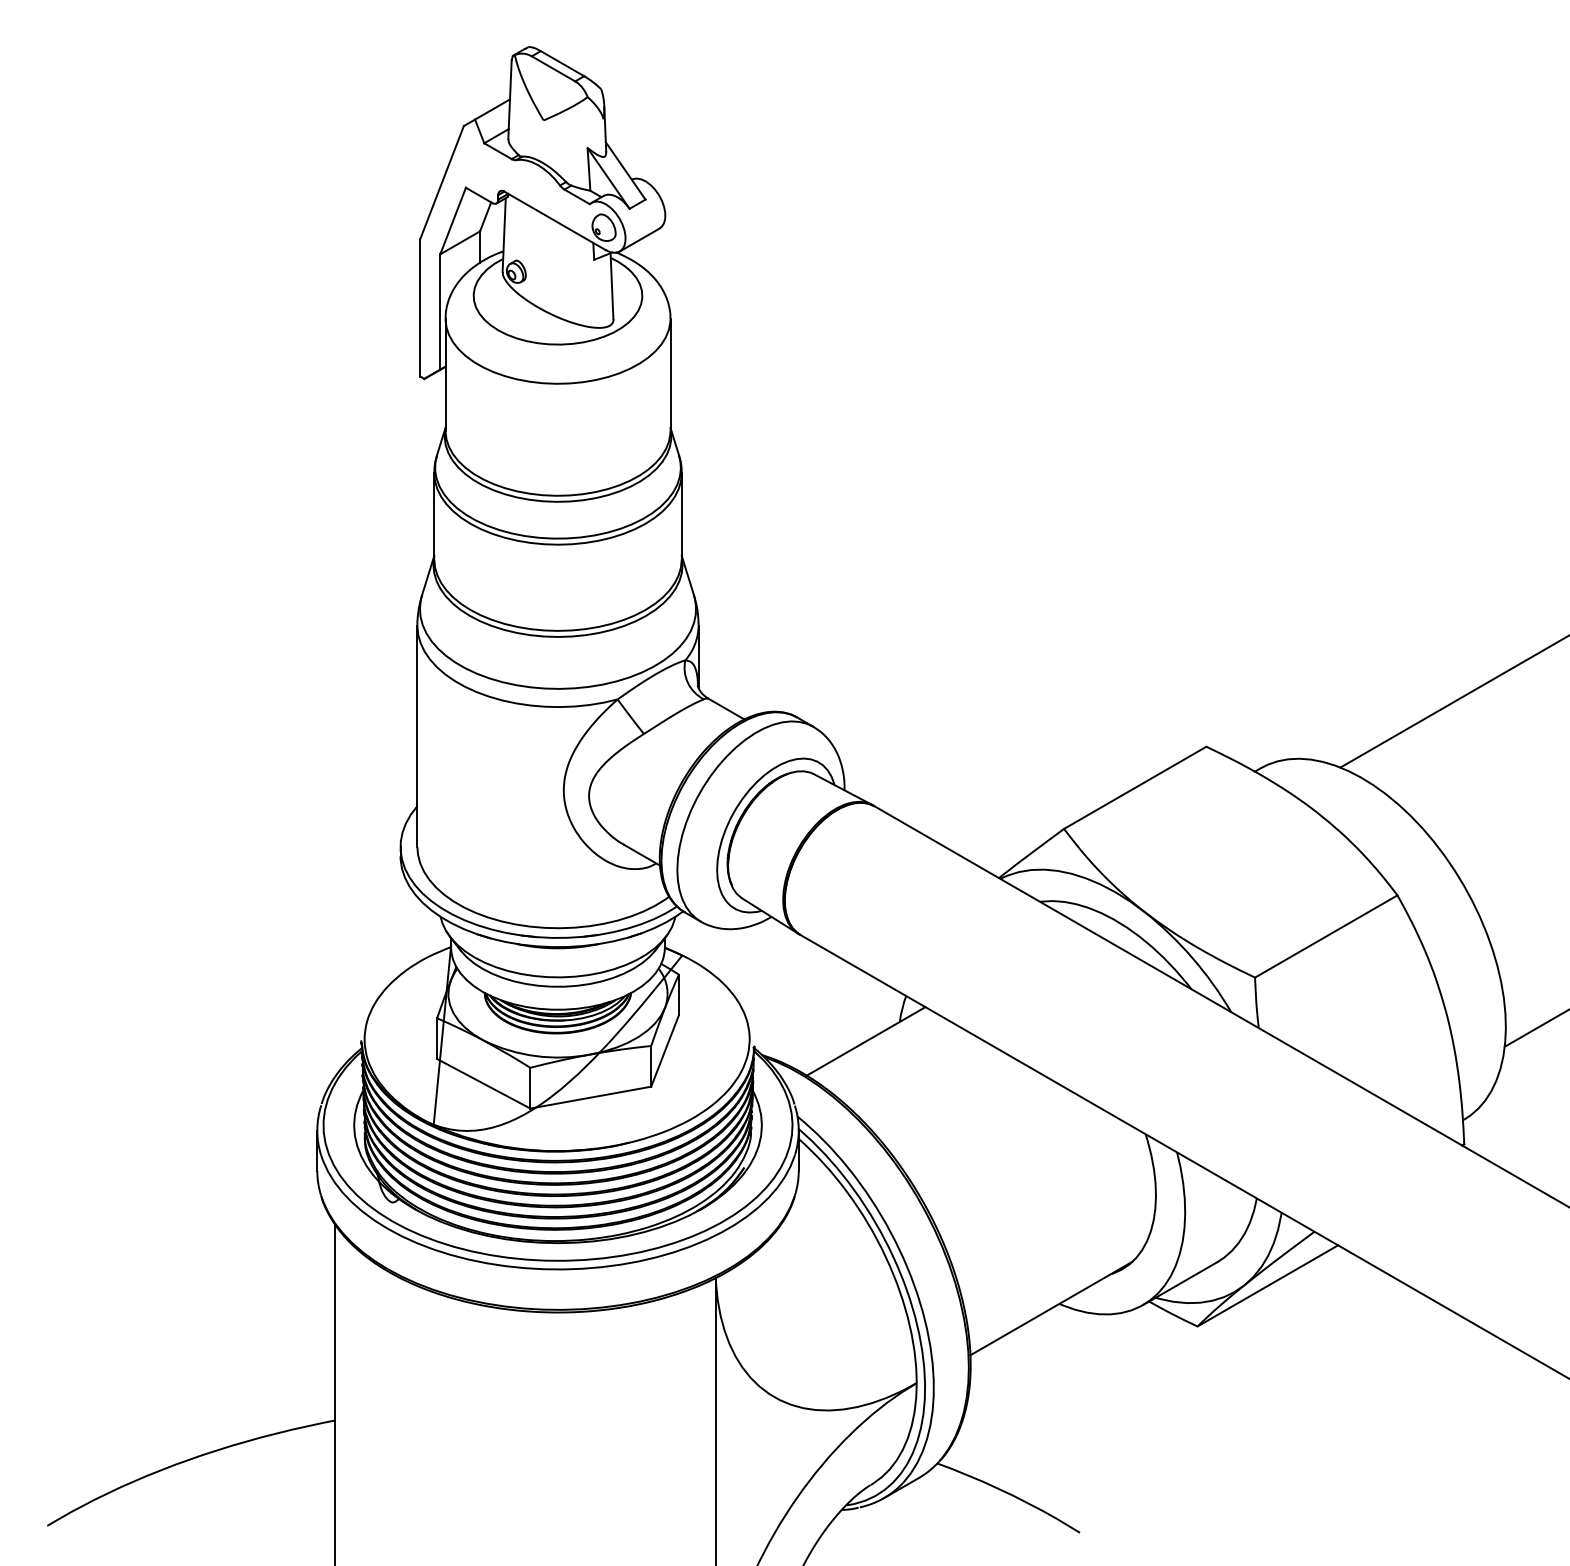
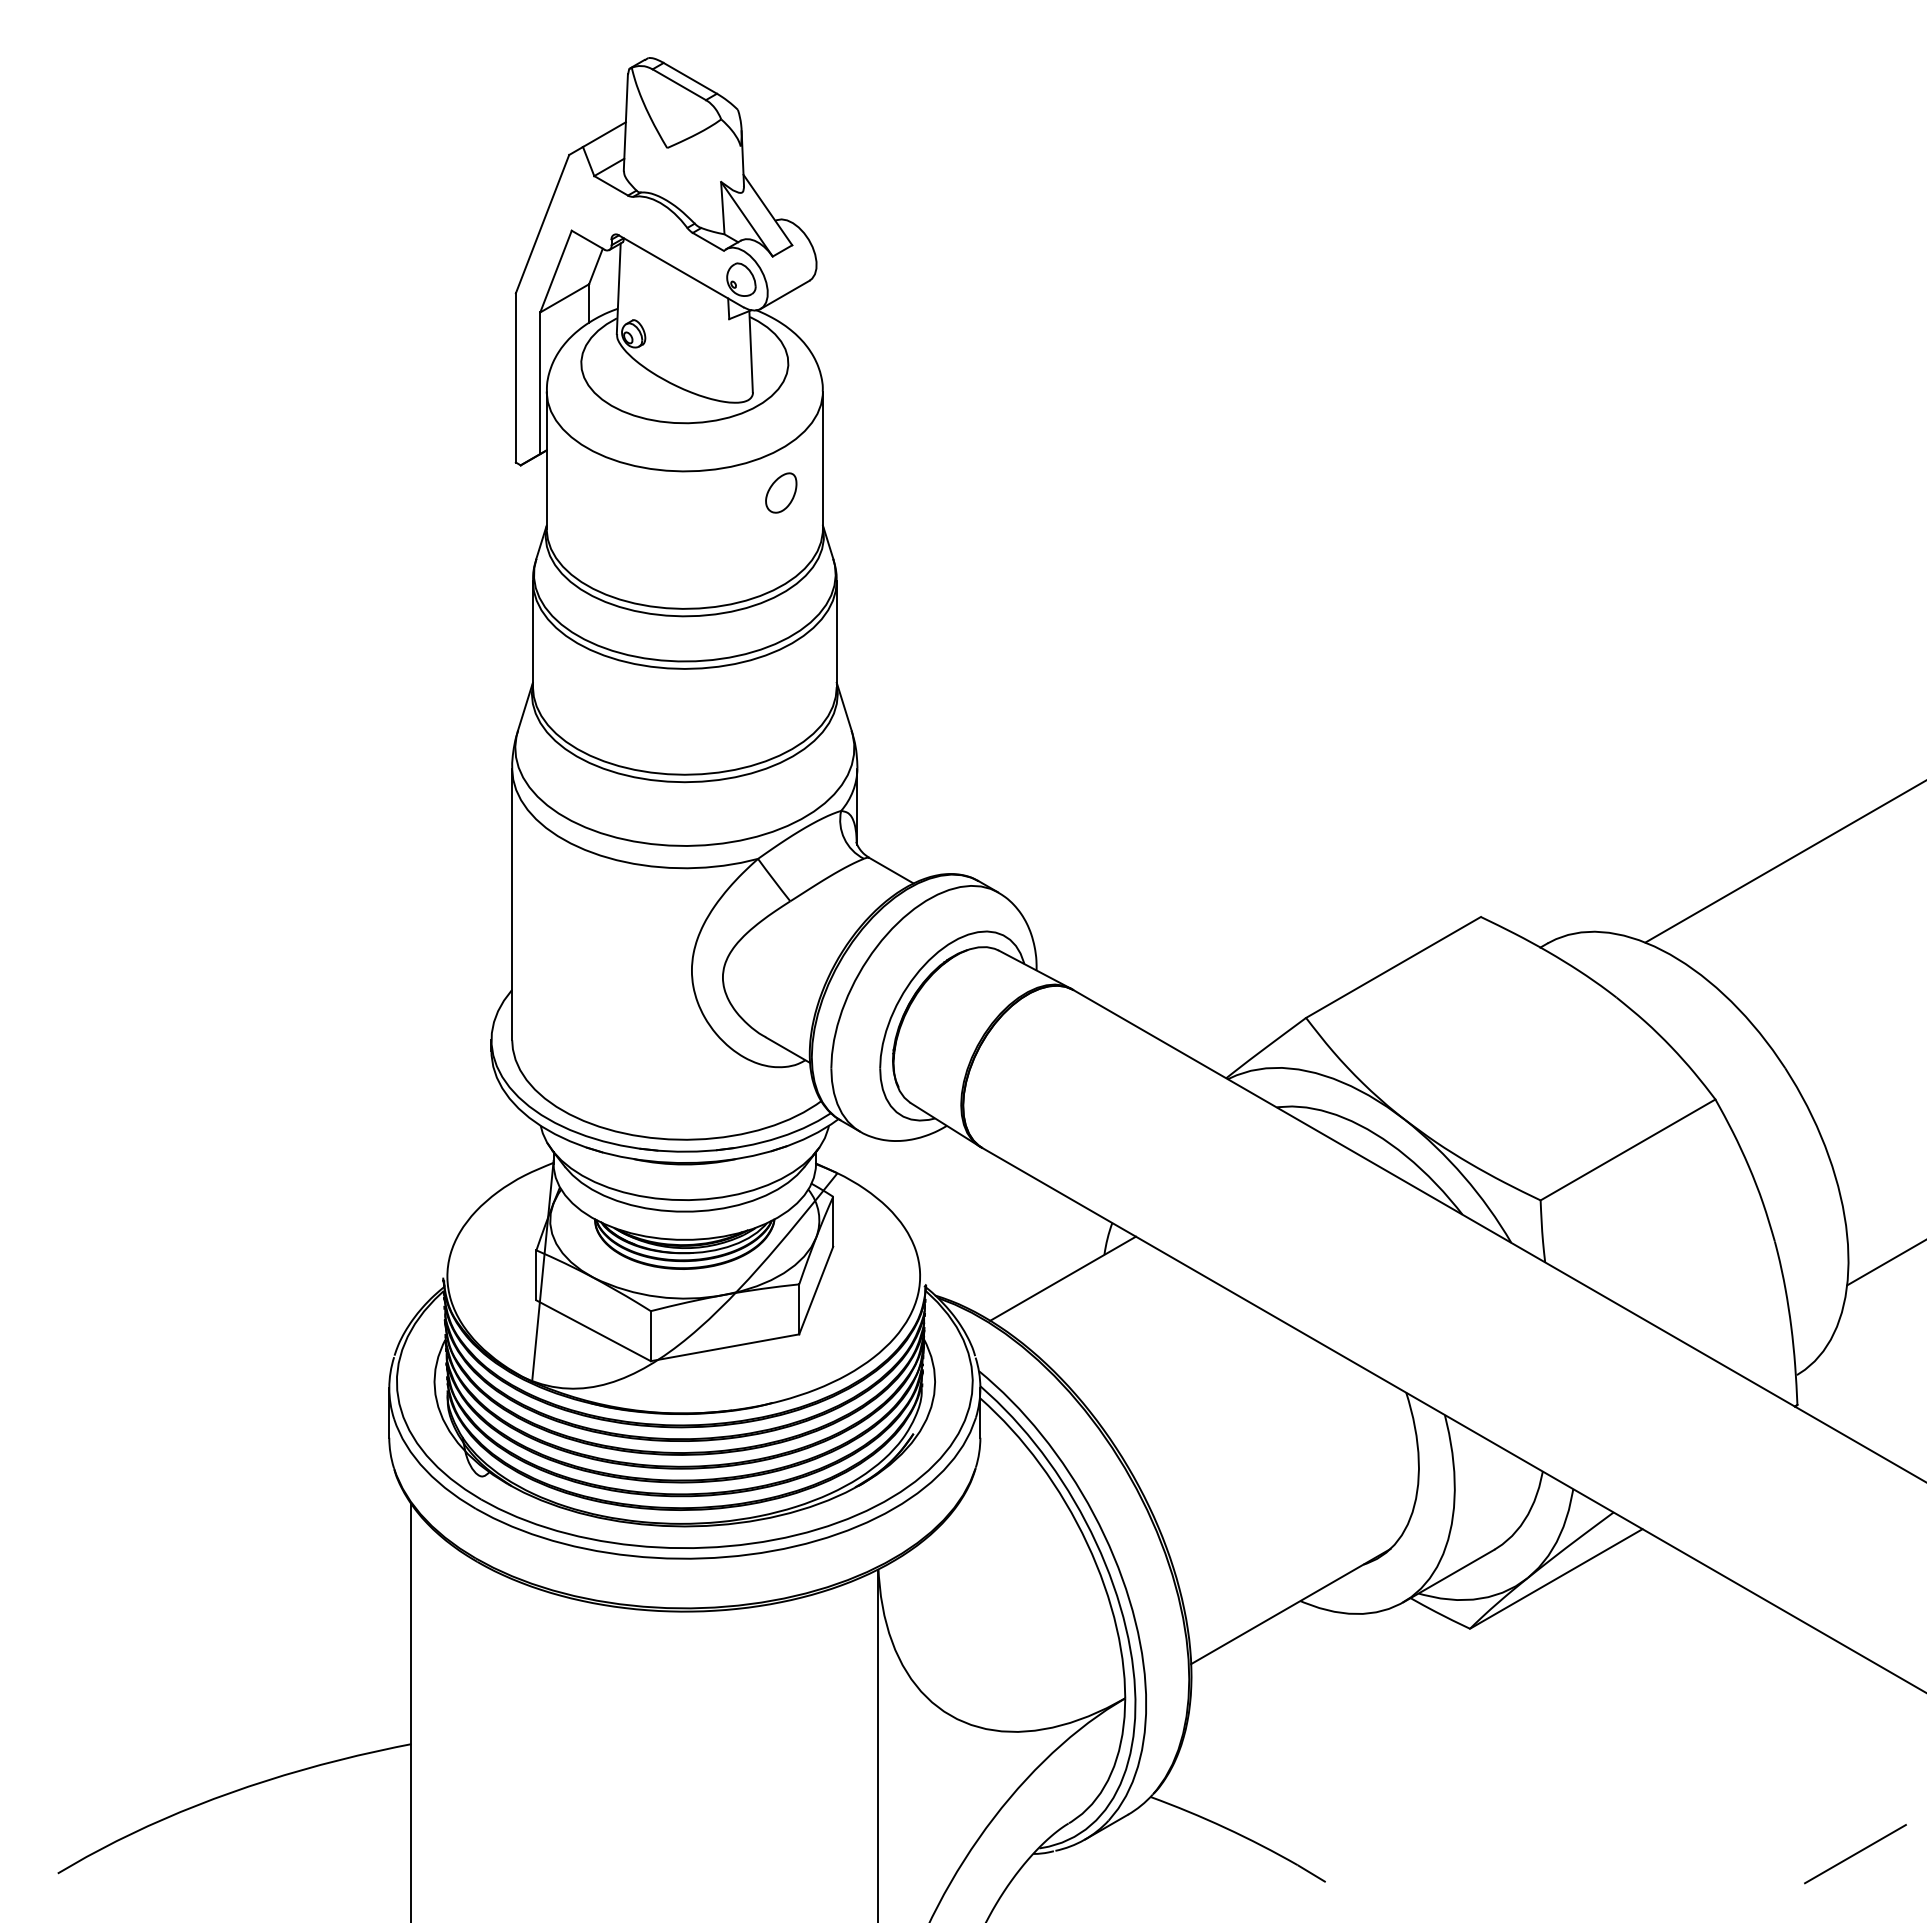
part: (636, 400) -> (781, 492), added
line: (1511, 1510) -> (1855, 1854), added

